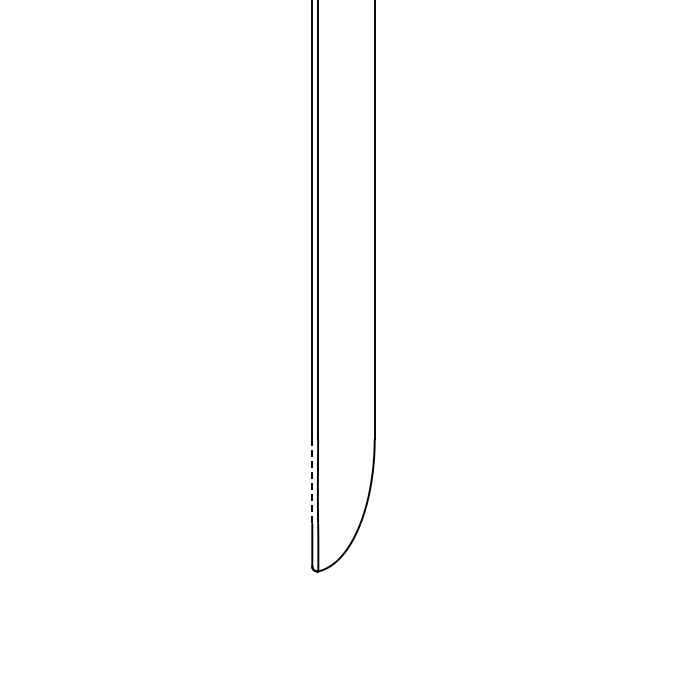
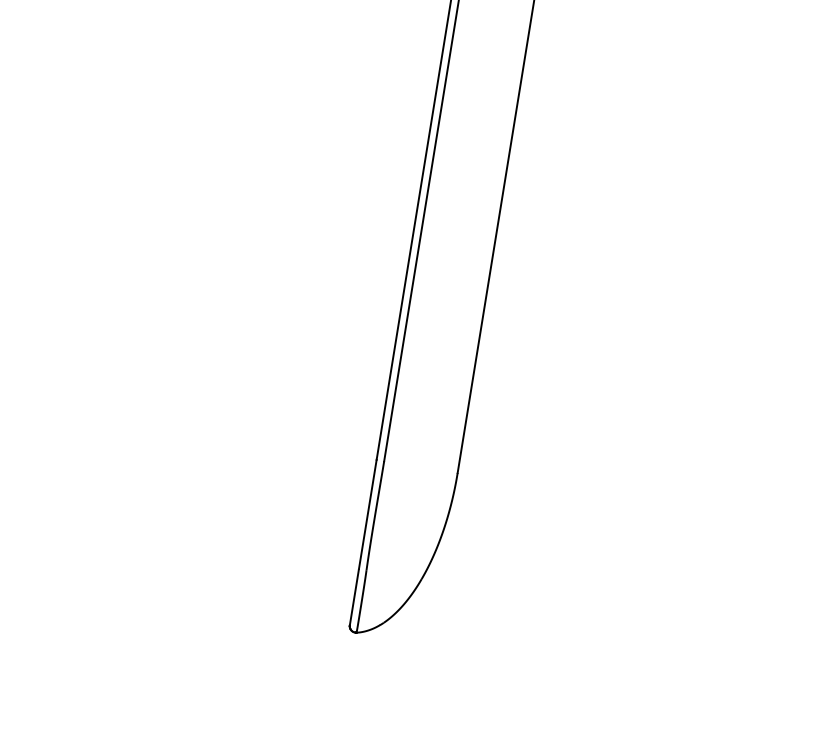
line: (312, 481) -> (368, 514), dashed -> solid

